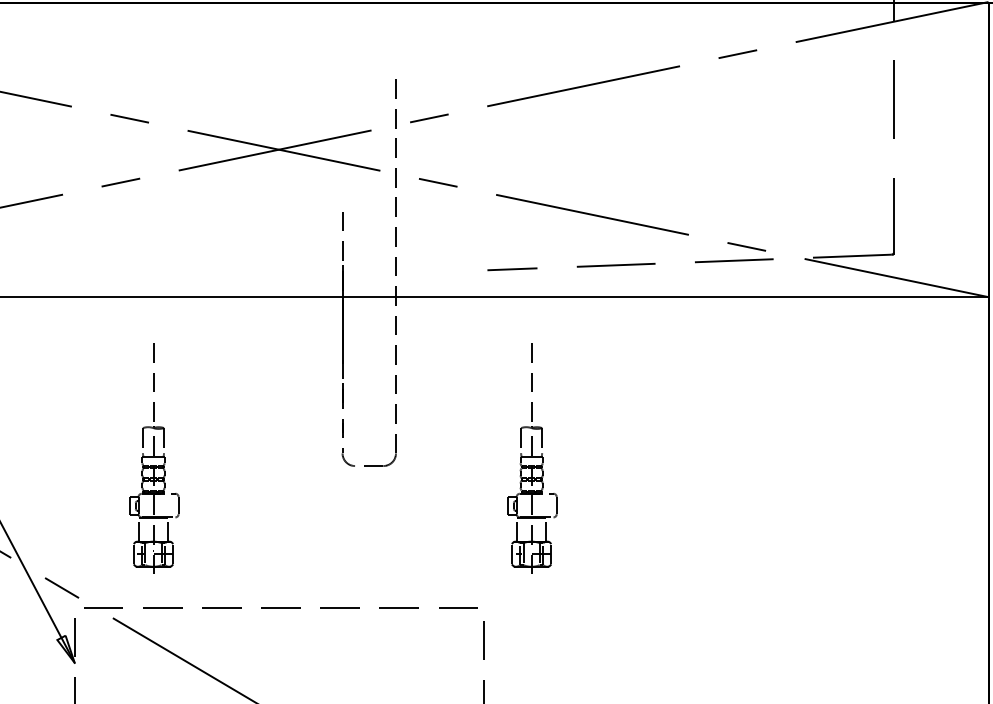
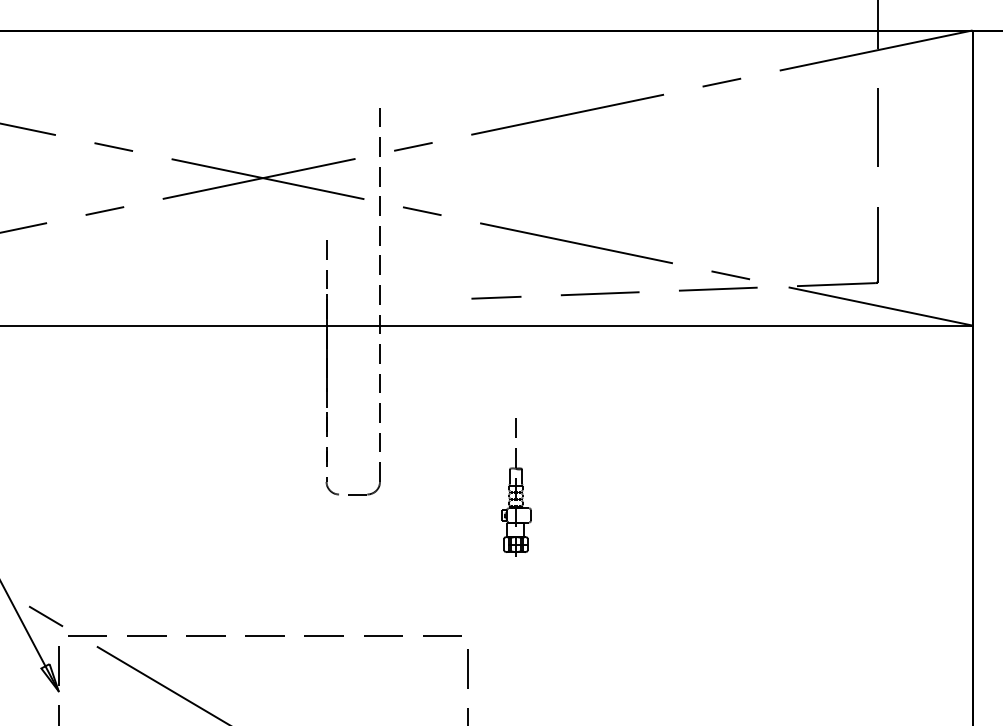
part: (154, 459) -> (138, 487), removed
part: (532, 459) -> (516, 487), size x0.6

